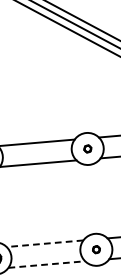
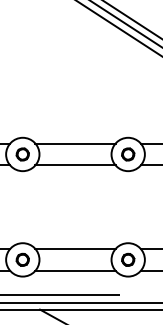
circle: (87, 148) -> (128, 154), size x1.67
line: (45, 244) -> (75, 249), dashed -> solid
circle: (96, 249) -> (128, 259), size x1.67
line: (47, 264) -> (76, 270), dashed -> solid

